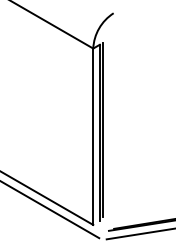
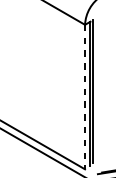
line: (93, 137) -> (85, 97), solid -> dashed

